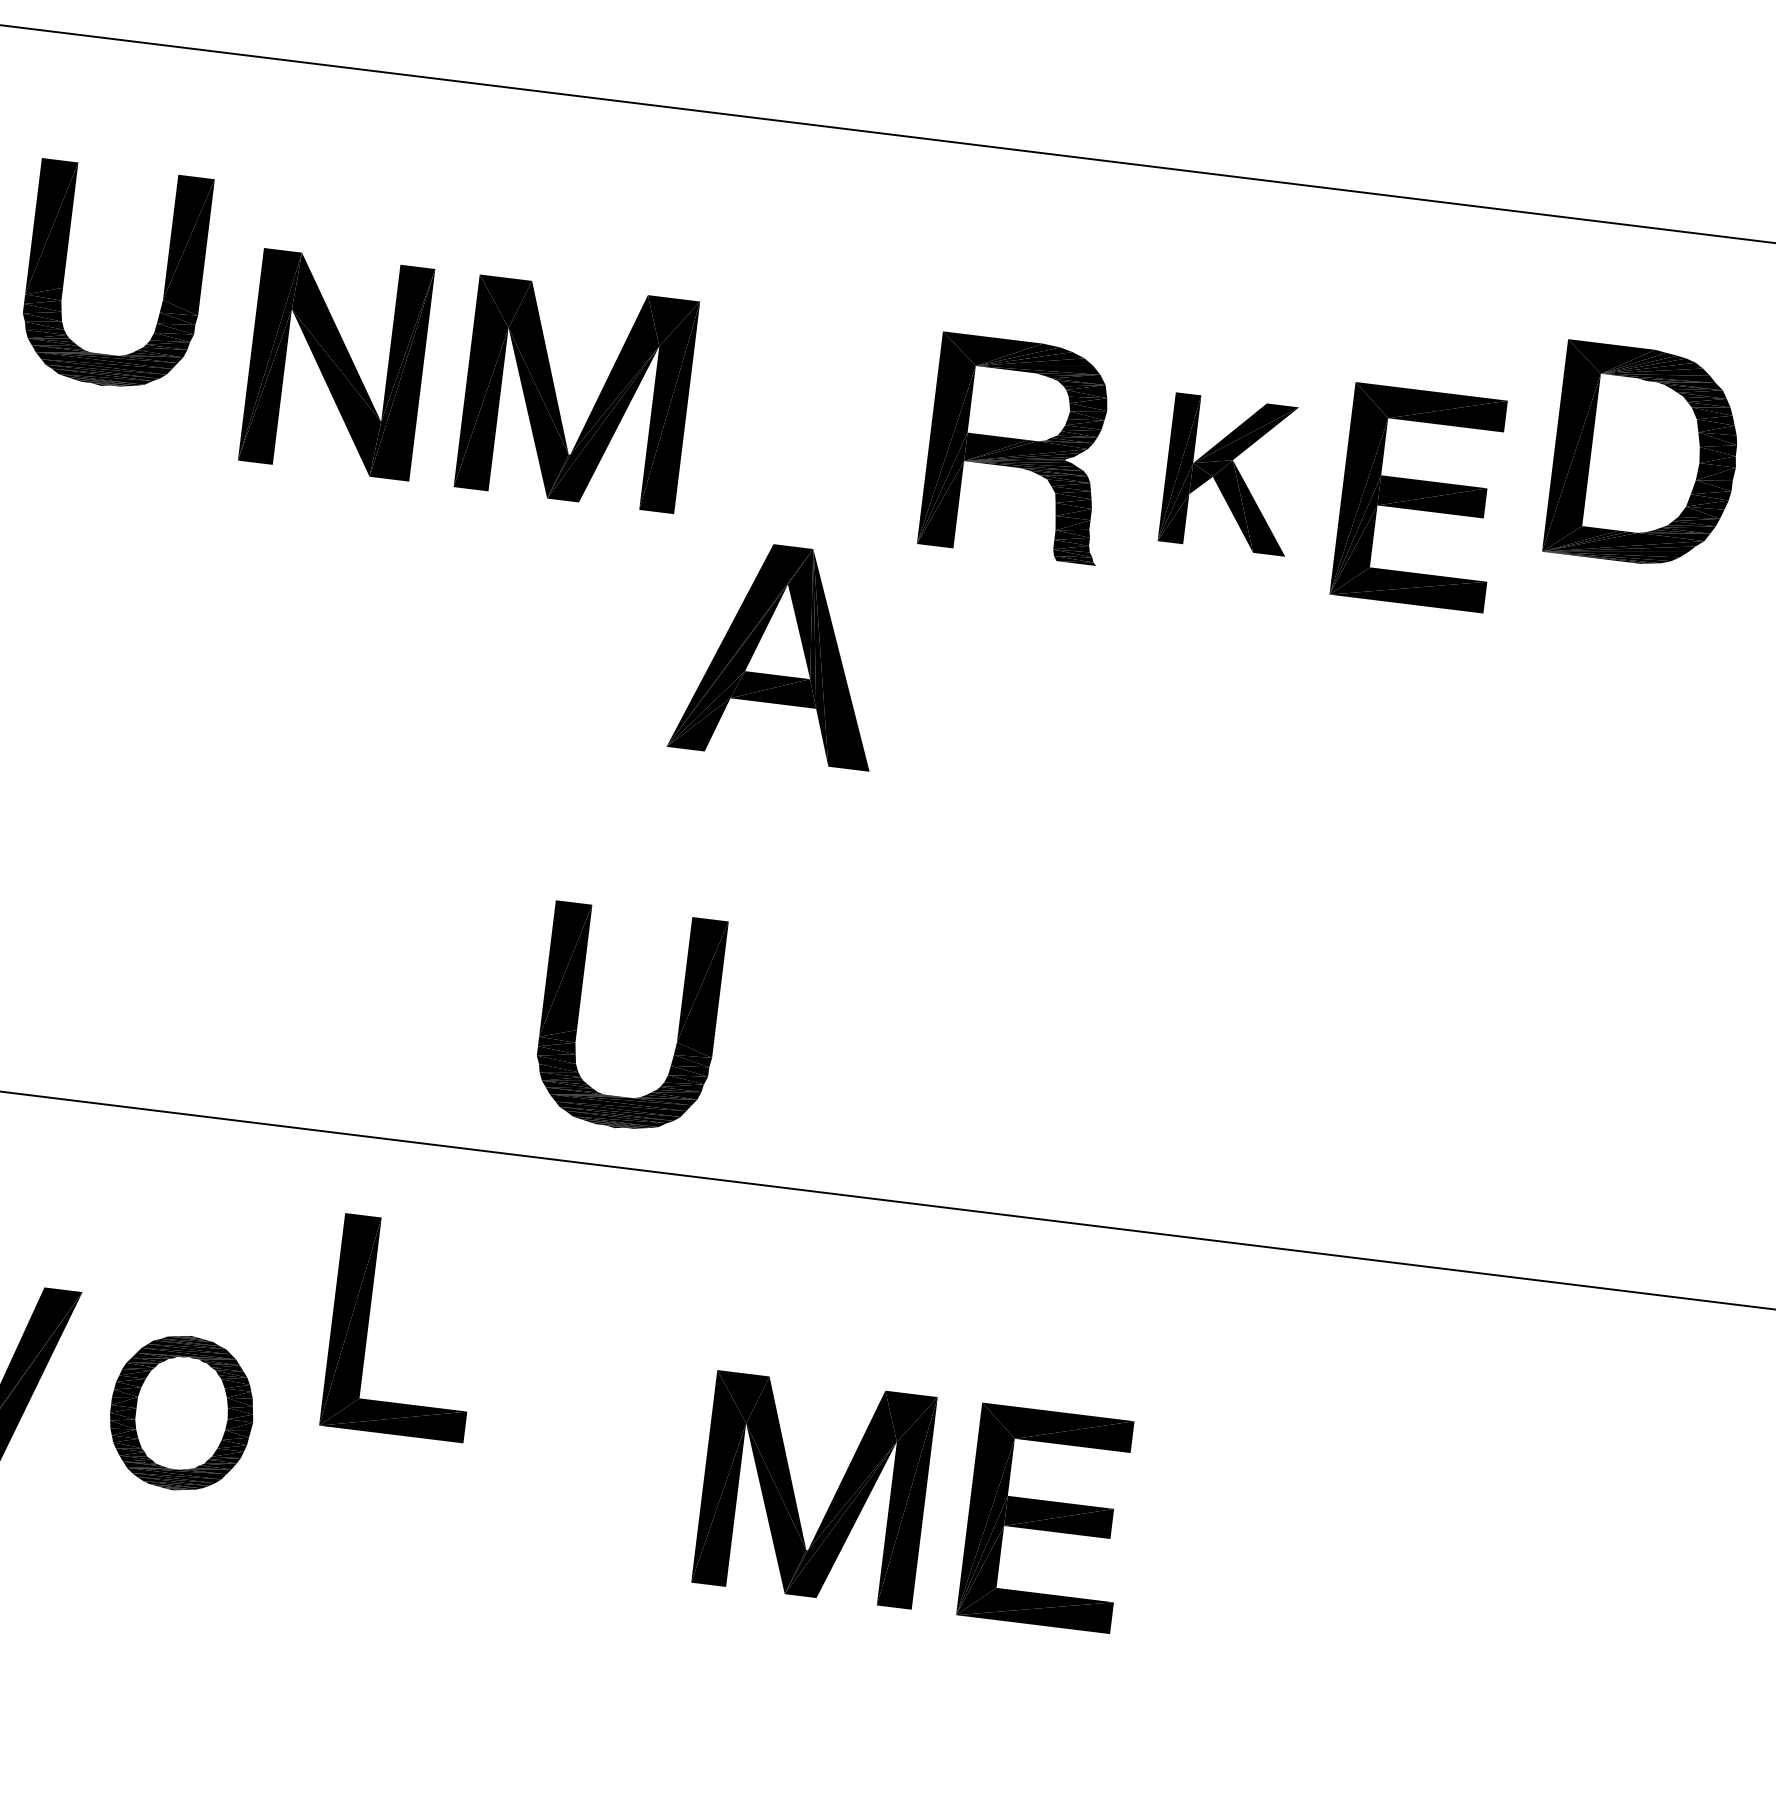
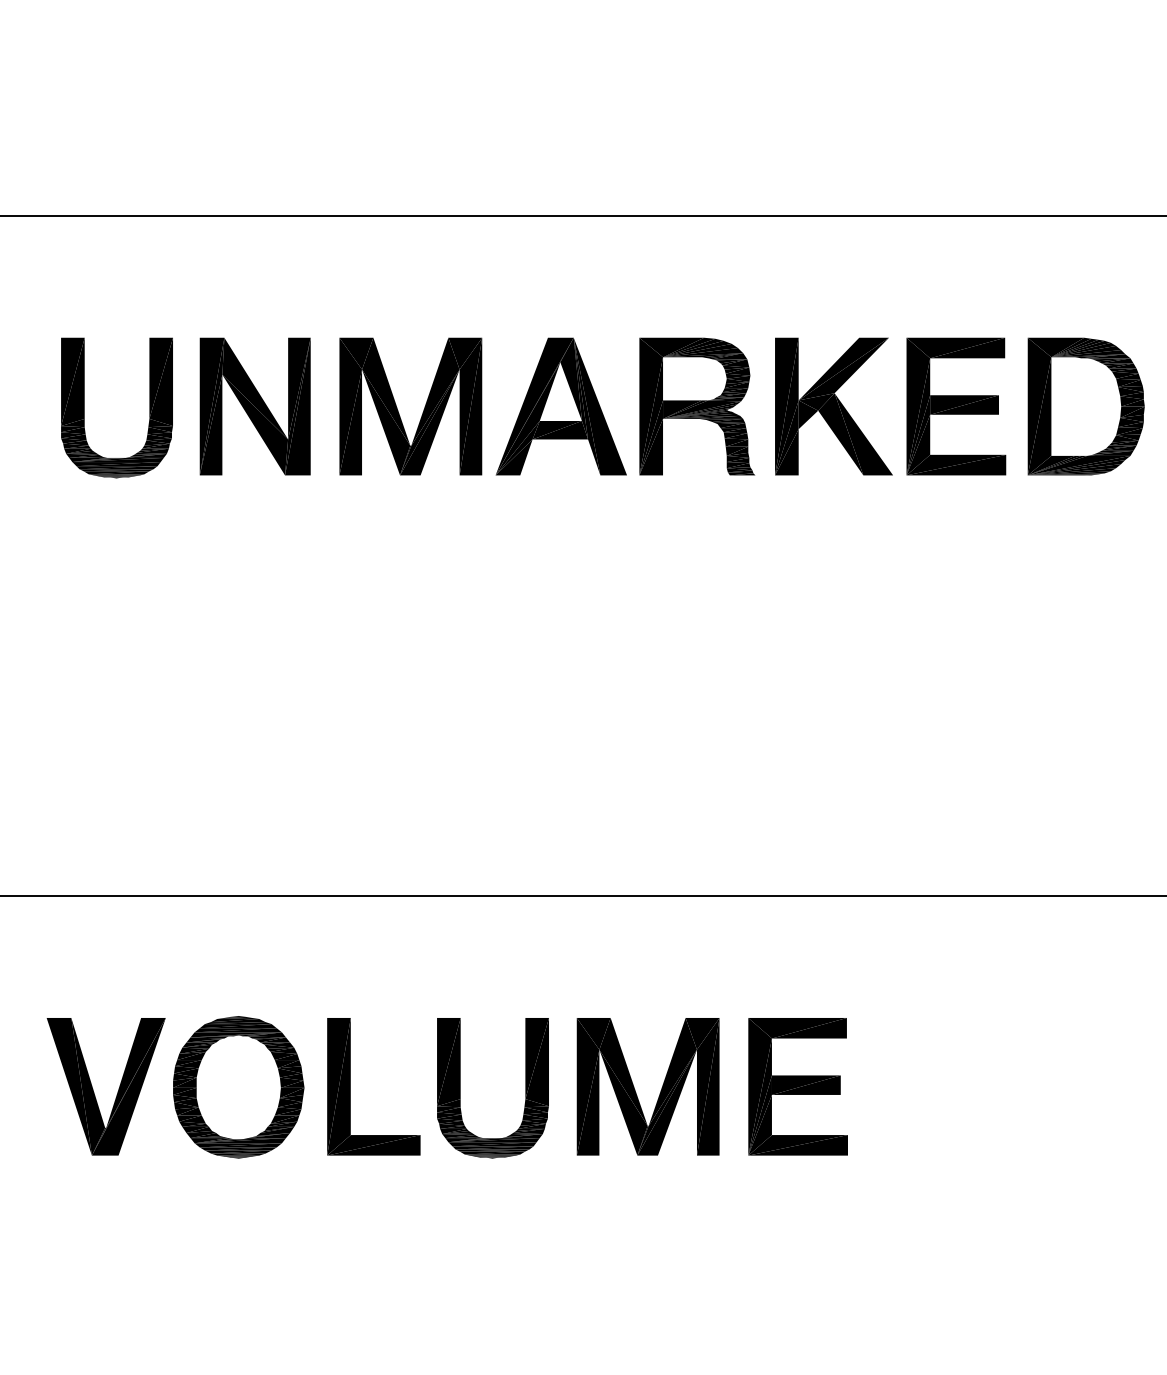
part: (64, 270) -> (84, 407), moved
part: (1644, 456) -> (1085, 406), moved
part: (1229, 474) -> (833, 406), size x1.43
part: (779, 652) -> (560, 406), moved
part: (578, 1013) -> (460, 1088), moved
part: (368, 1323) -> (350, 1086), moved
part: (181, 1413) -> (238, 1087), size x1.43

